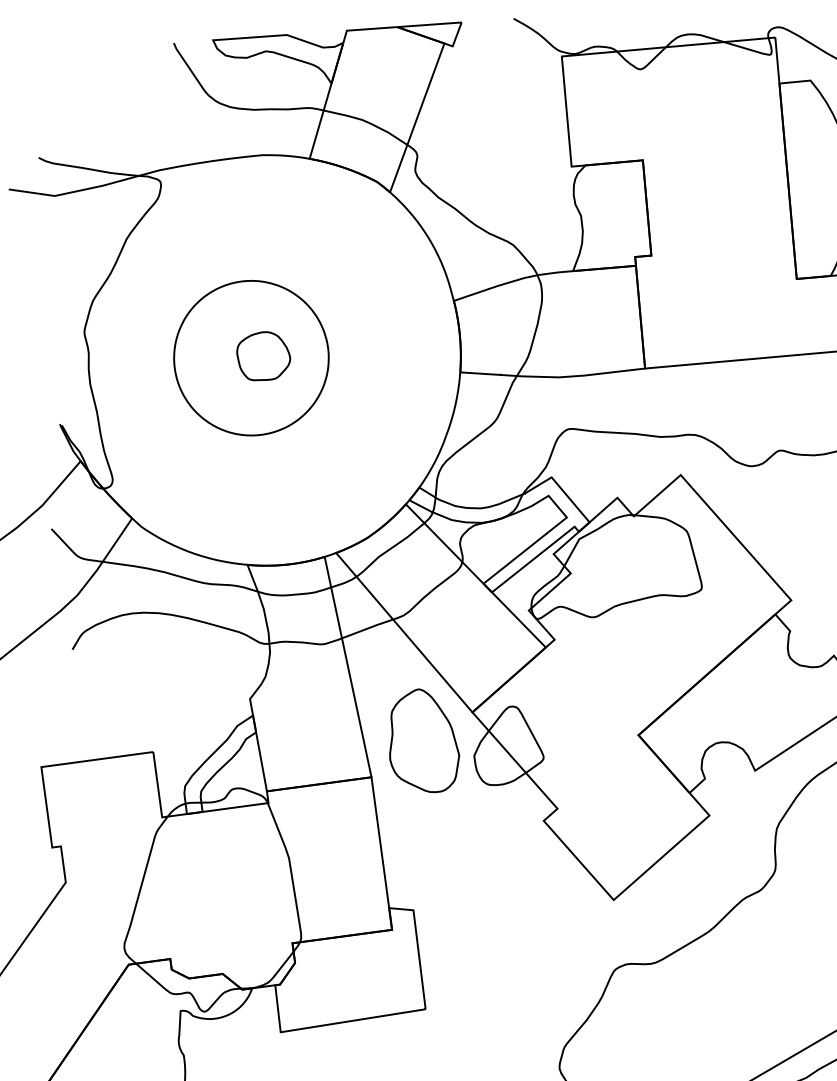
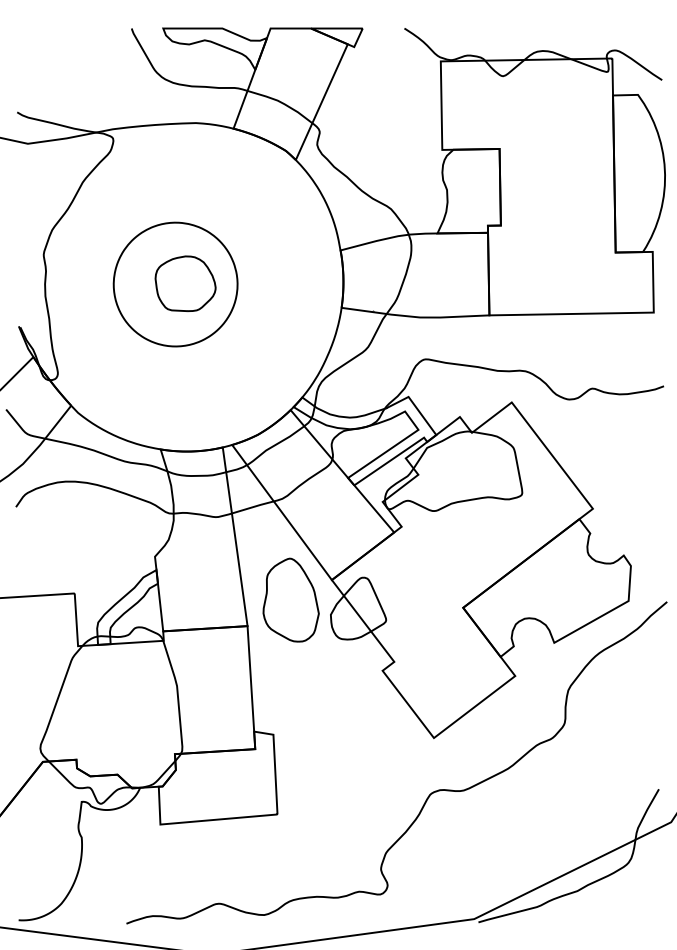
part: (263, 355) -> (185, 283), size x1.43

